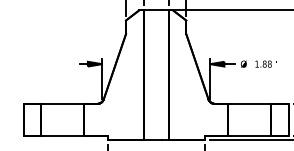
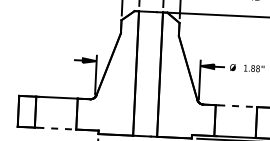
line: (251, 103) -> (238, 105), solid -> dashed
line: (64, 136) -> (57, 129), solid -> dashed

